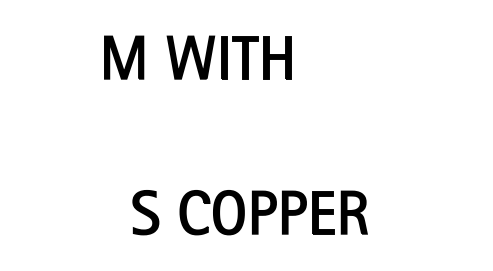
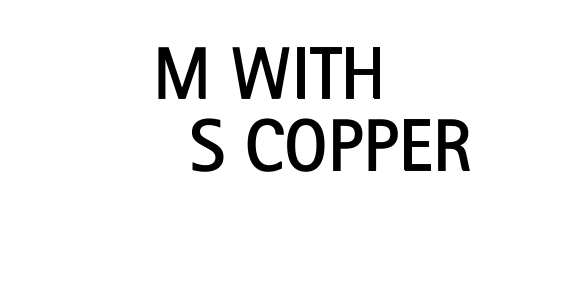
part: (249, 212) -> (330, 144), moved

